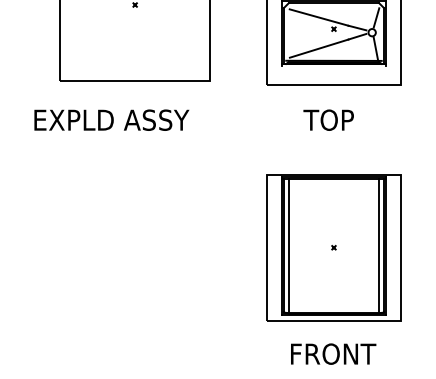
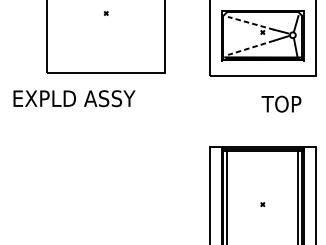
line: (318, 17) -> (250, 23), solid -> dashed
line: (319, 48) -> (251, 47), solid -> dashed
text: (111, 119) -> (74, 98), moved
text: (328, 119) -> (281, 103), moved

